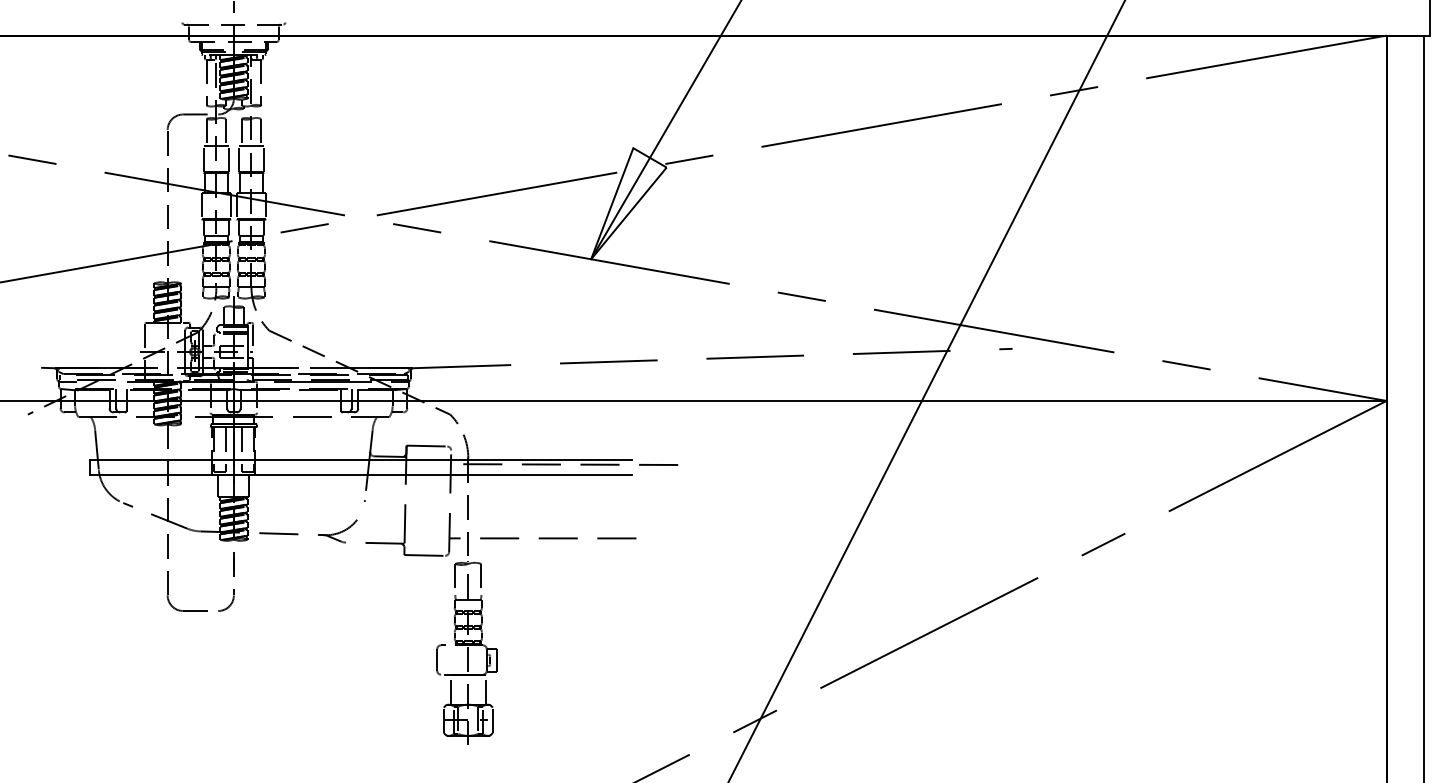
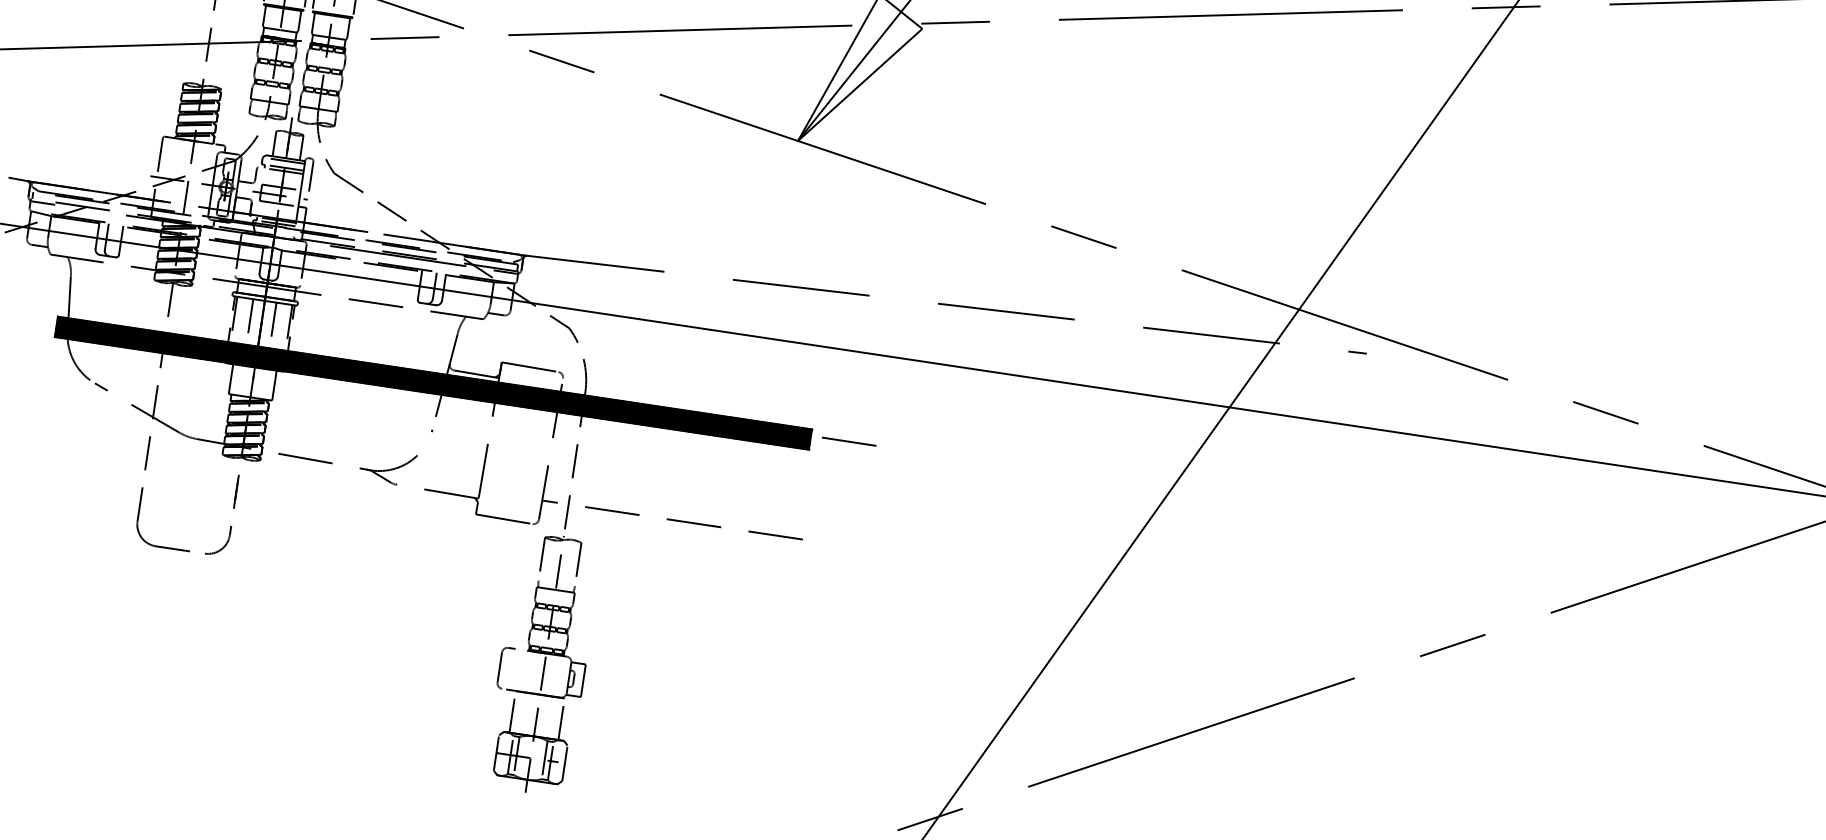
hatch: (360, 467) -> (433, 383), added

